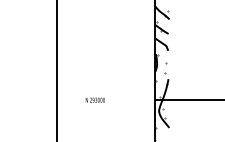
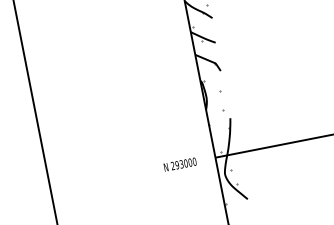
text: (94, 99) -> (178, 163), moved

